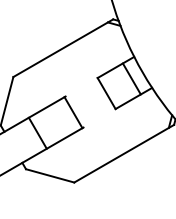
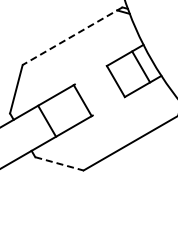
line: (63, 48) -> (72, 36), solid -> dashed
line: (50, 175) -> (59, 163), solid -> dashed

